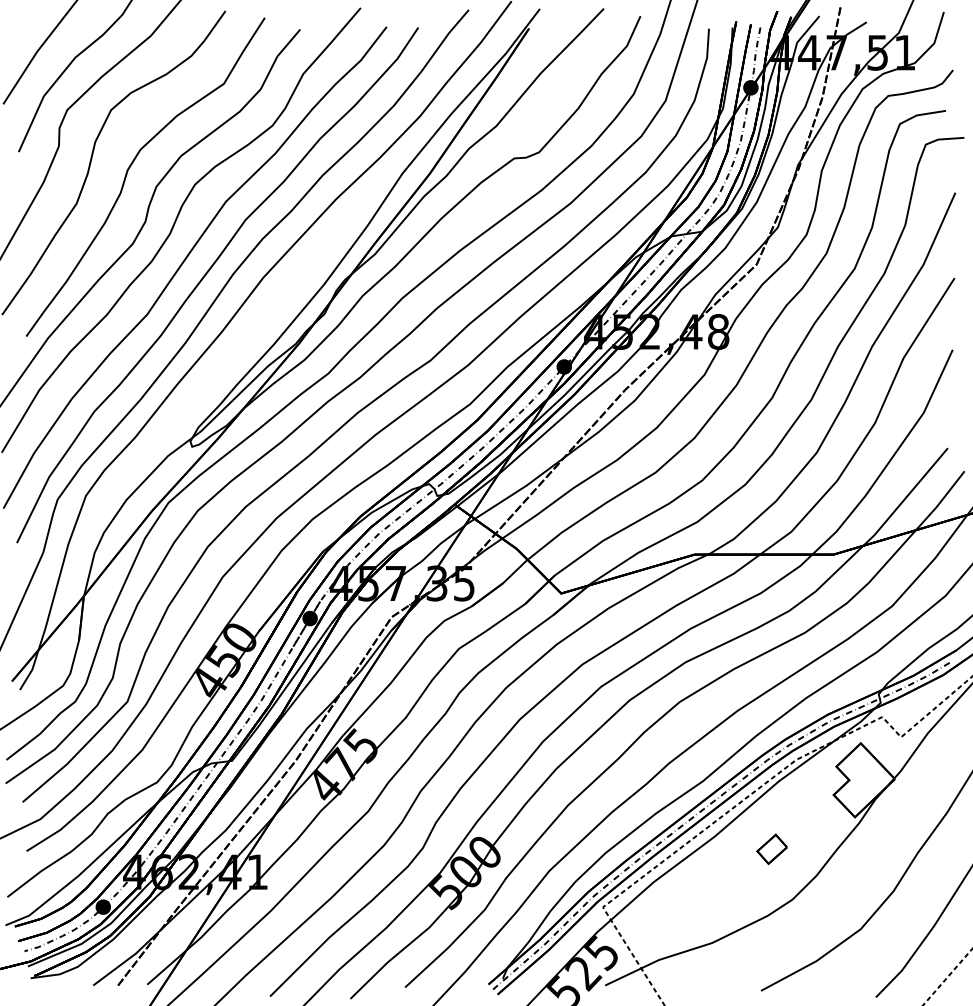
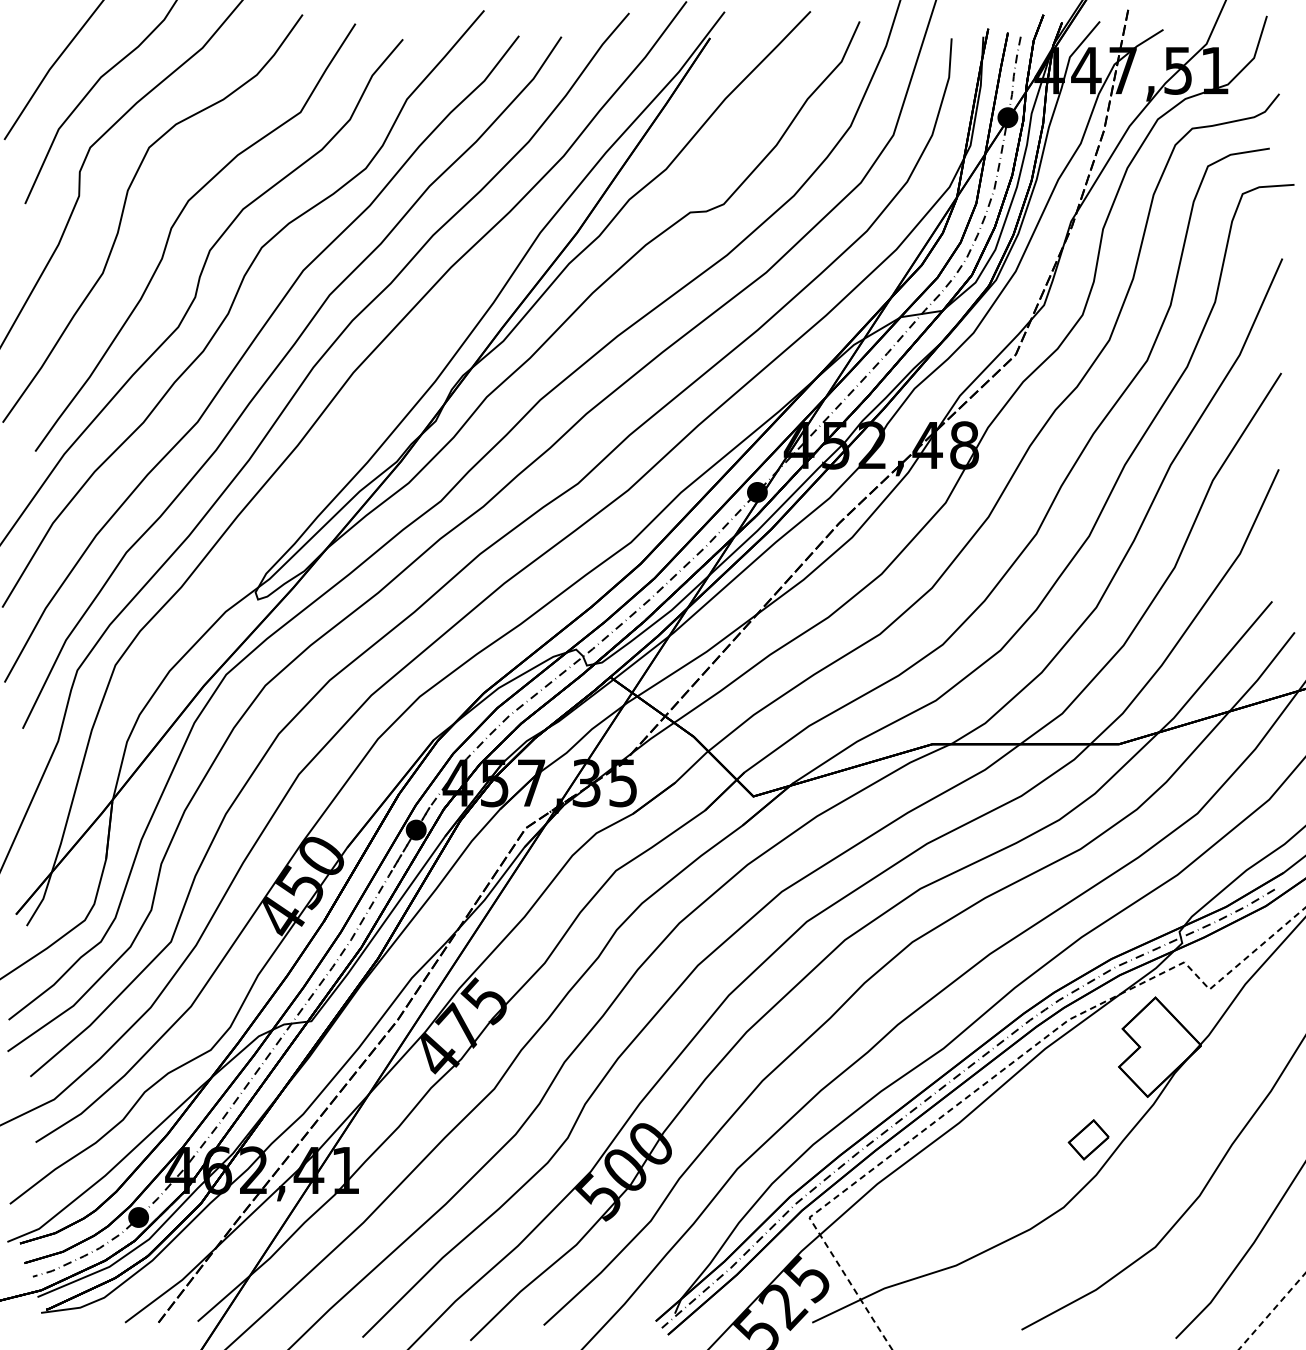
part: (771, 848) -> (1087, 1138), moved

